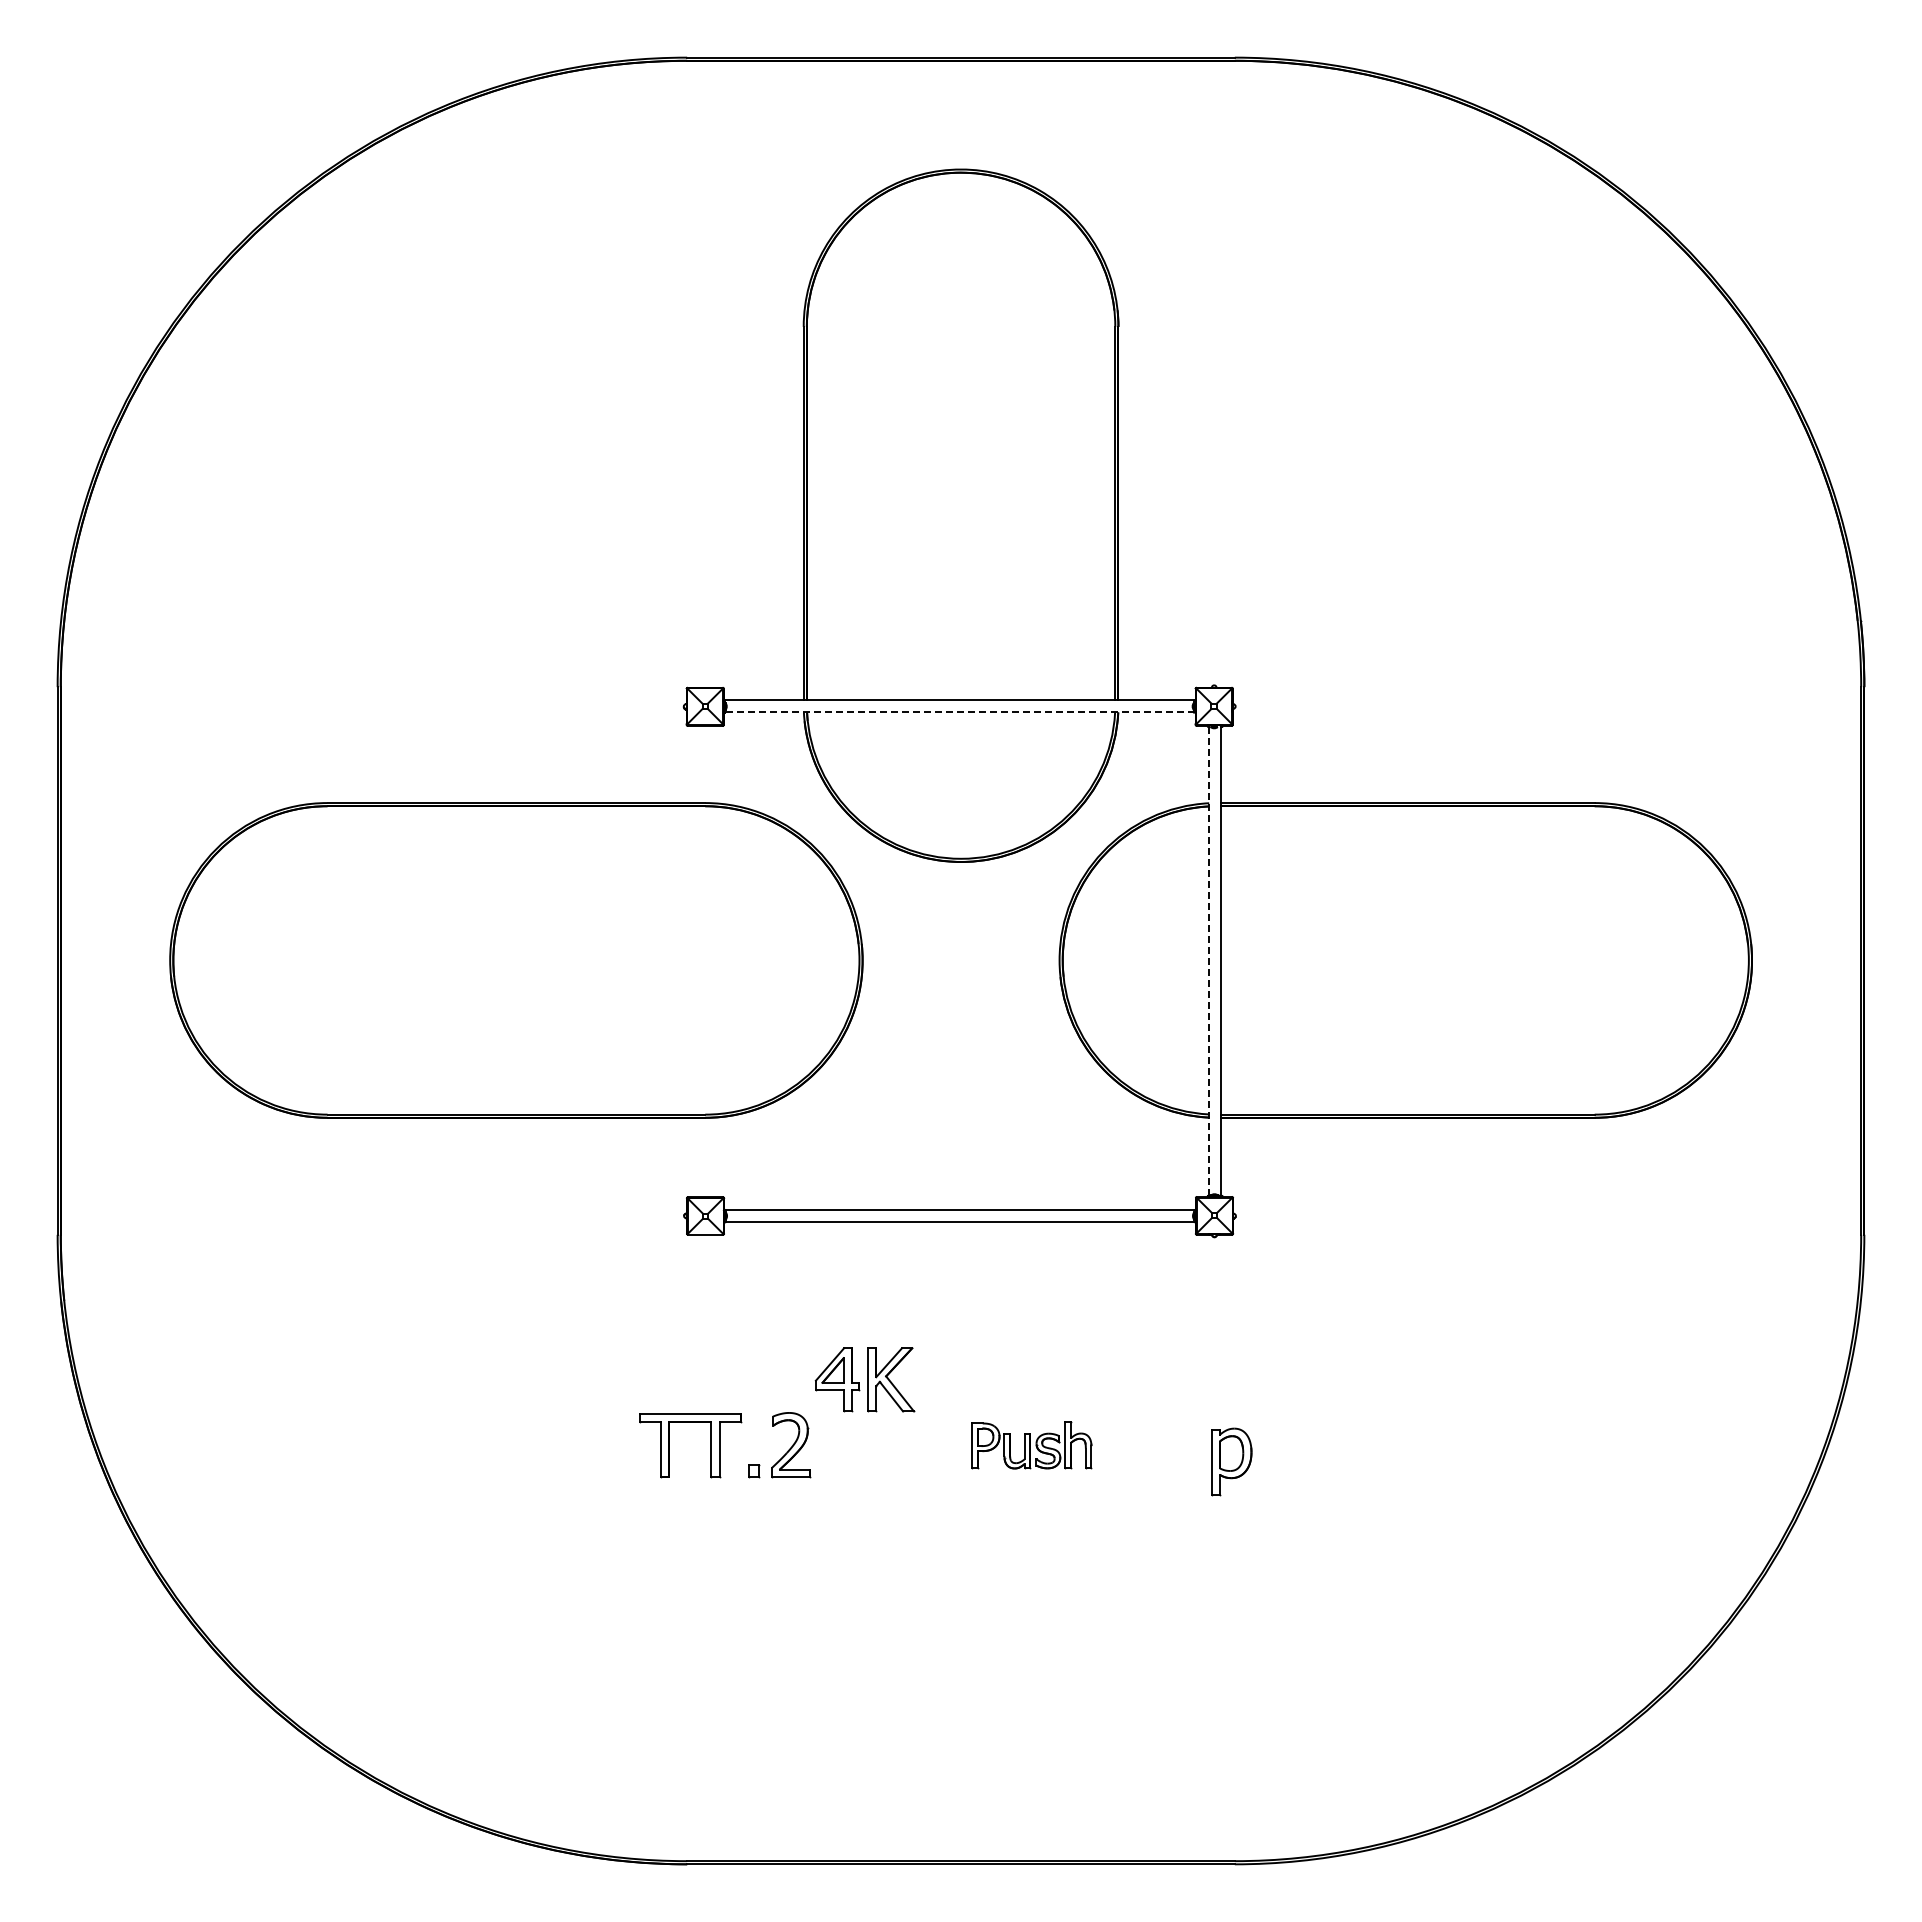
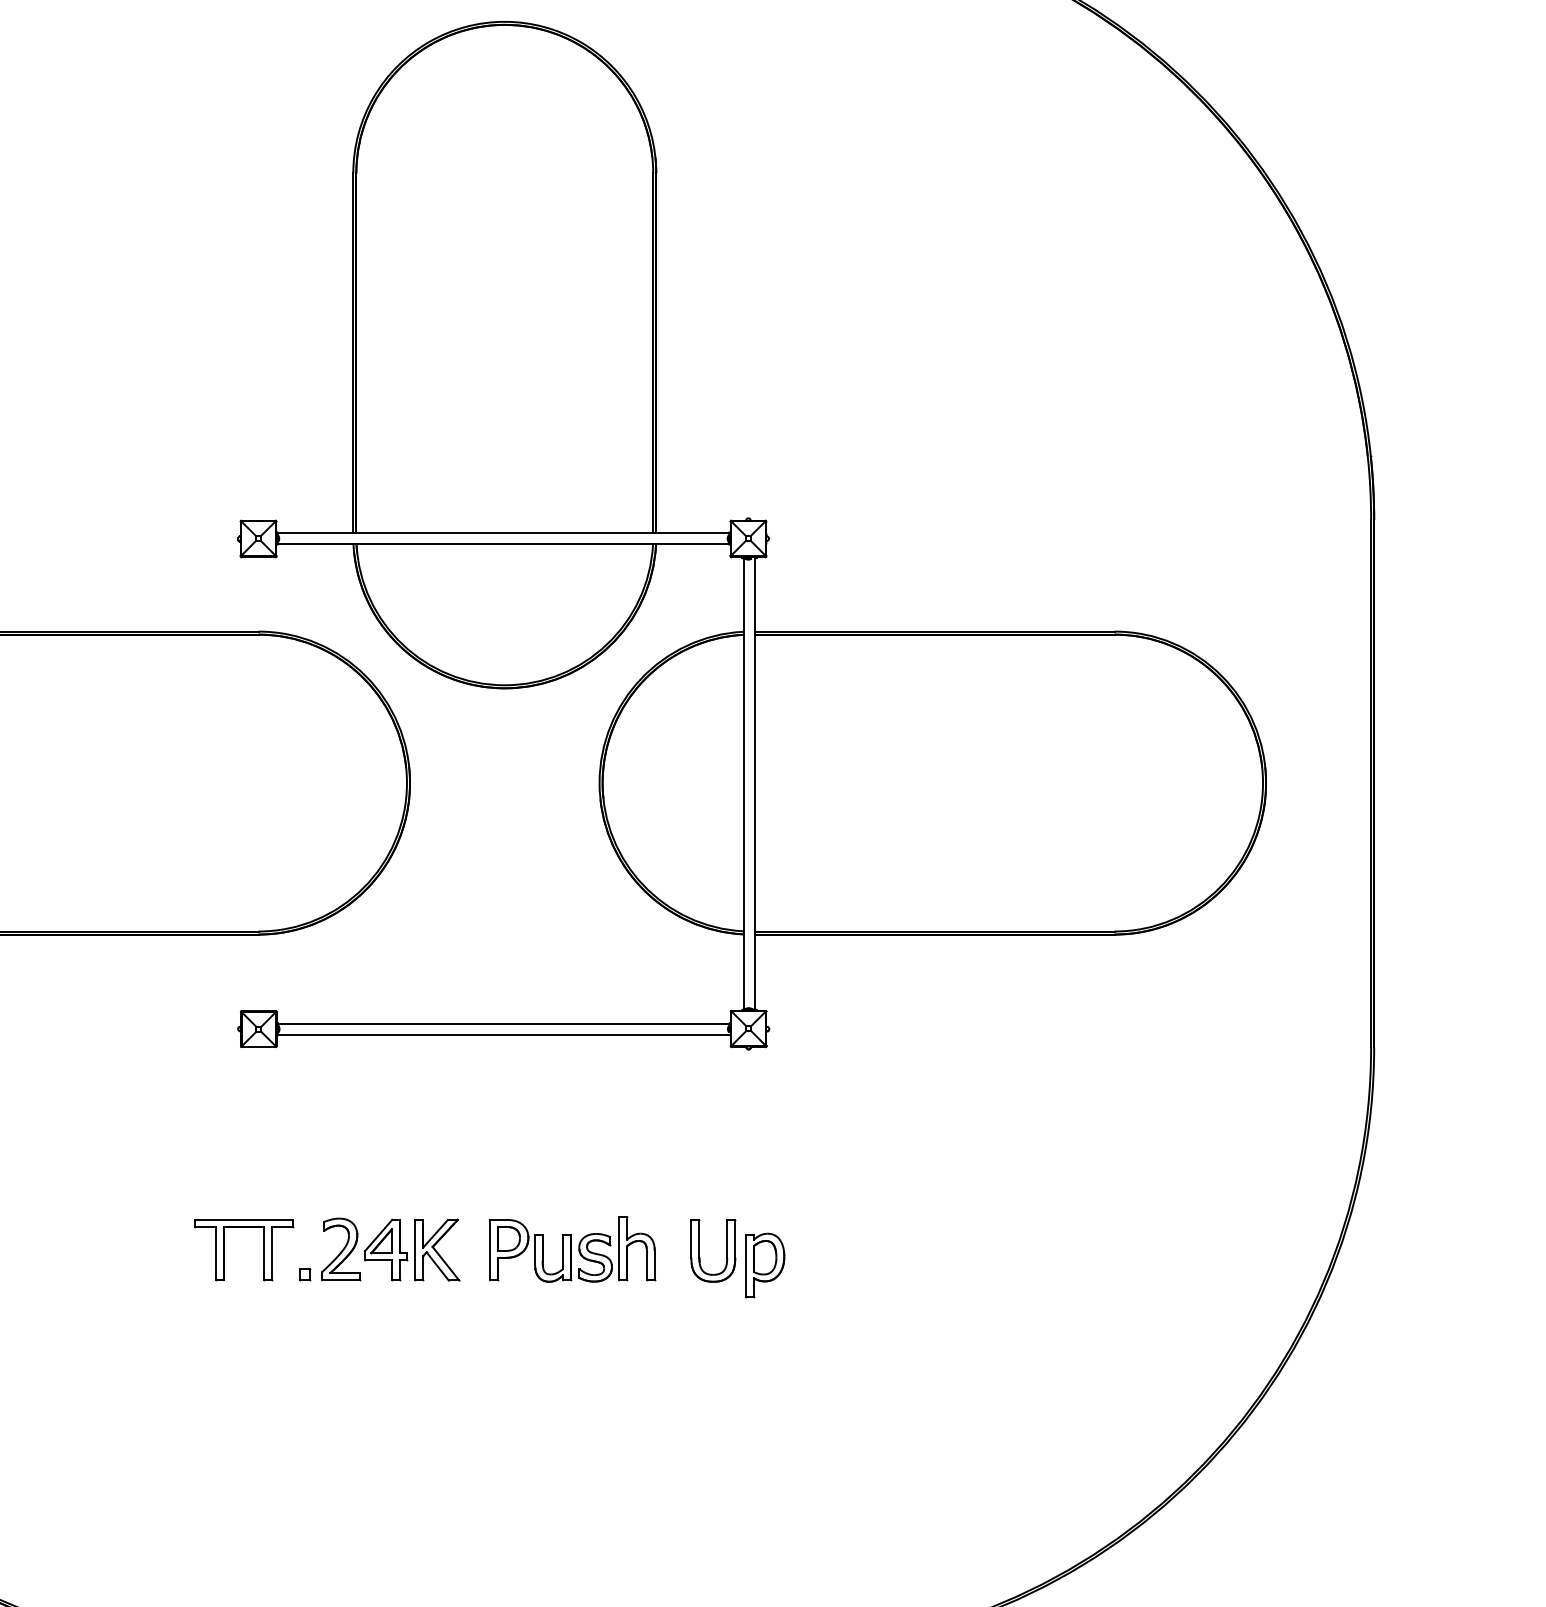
line: (960, 712) -> (504, 544), dashed -> solid
line: (1209, 960) -> (743, 783), dashed -> solid
part: (864, 1379) -> (411, 1249), moved
part: (1031, 1444) -> (572, 1249), size x1.43
part: (1191, 1446) -> (726, 1250), added

